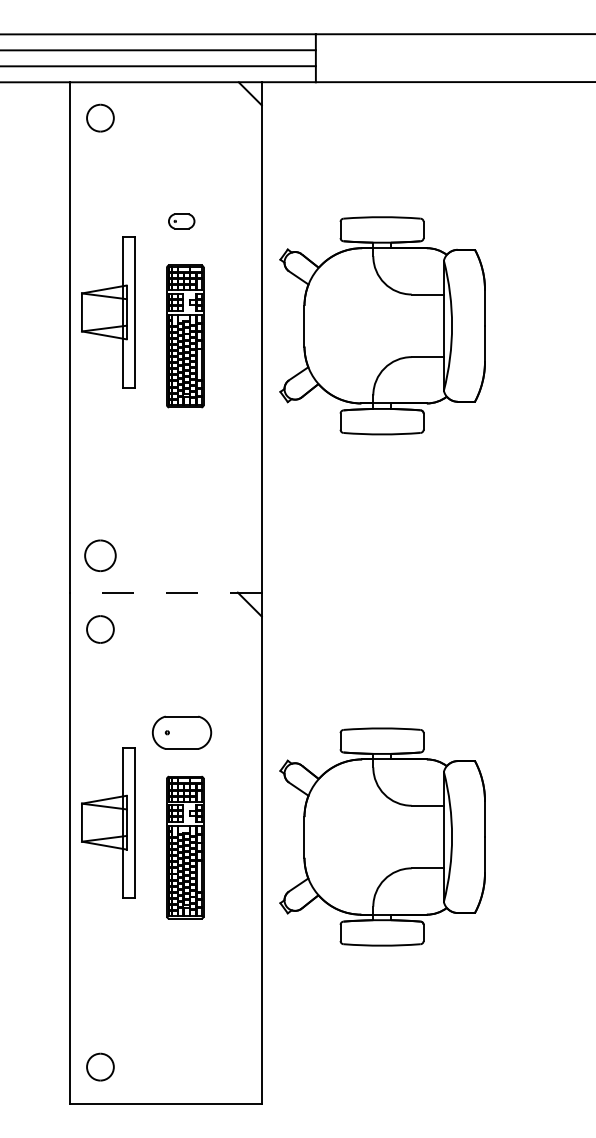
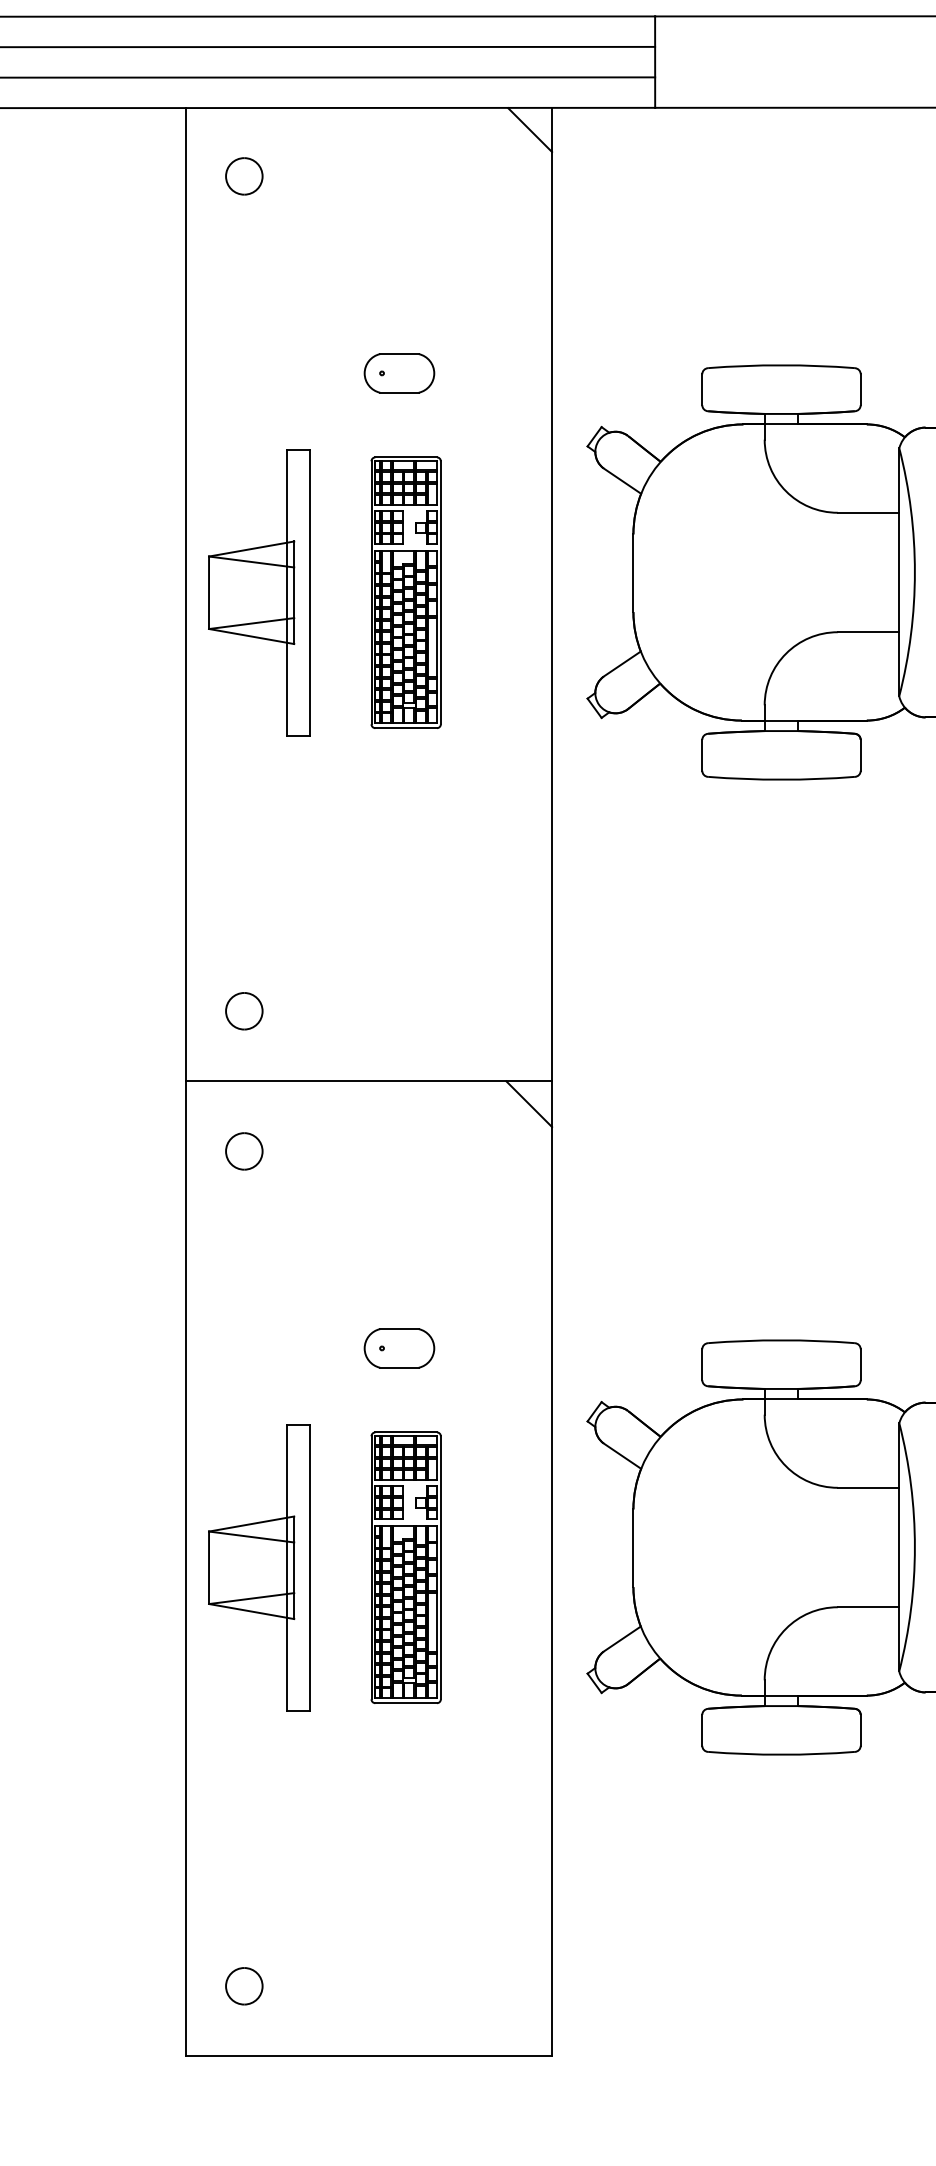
part: (100, 117) -> (244, 175), size x0.71
part: (181, 221) -> (398, 373), size x1.43
part: (108, 312) -> (259, 592), moved
part: (100, 555) -> (244, 1010), size x0.62
line: (165, 592) -> (368, 1081), dashed -> solid
part: (100, 628) -> (244, 1149), size x0.71
part: (181, 732) -> (398, 1348), size x0.62
part: (108, 822) -> (259, 1567), moved
part: (100, 1066) -> (244, 1985), size x0.71

